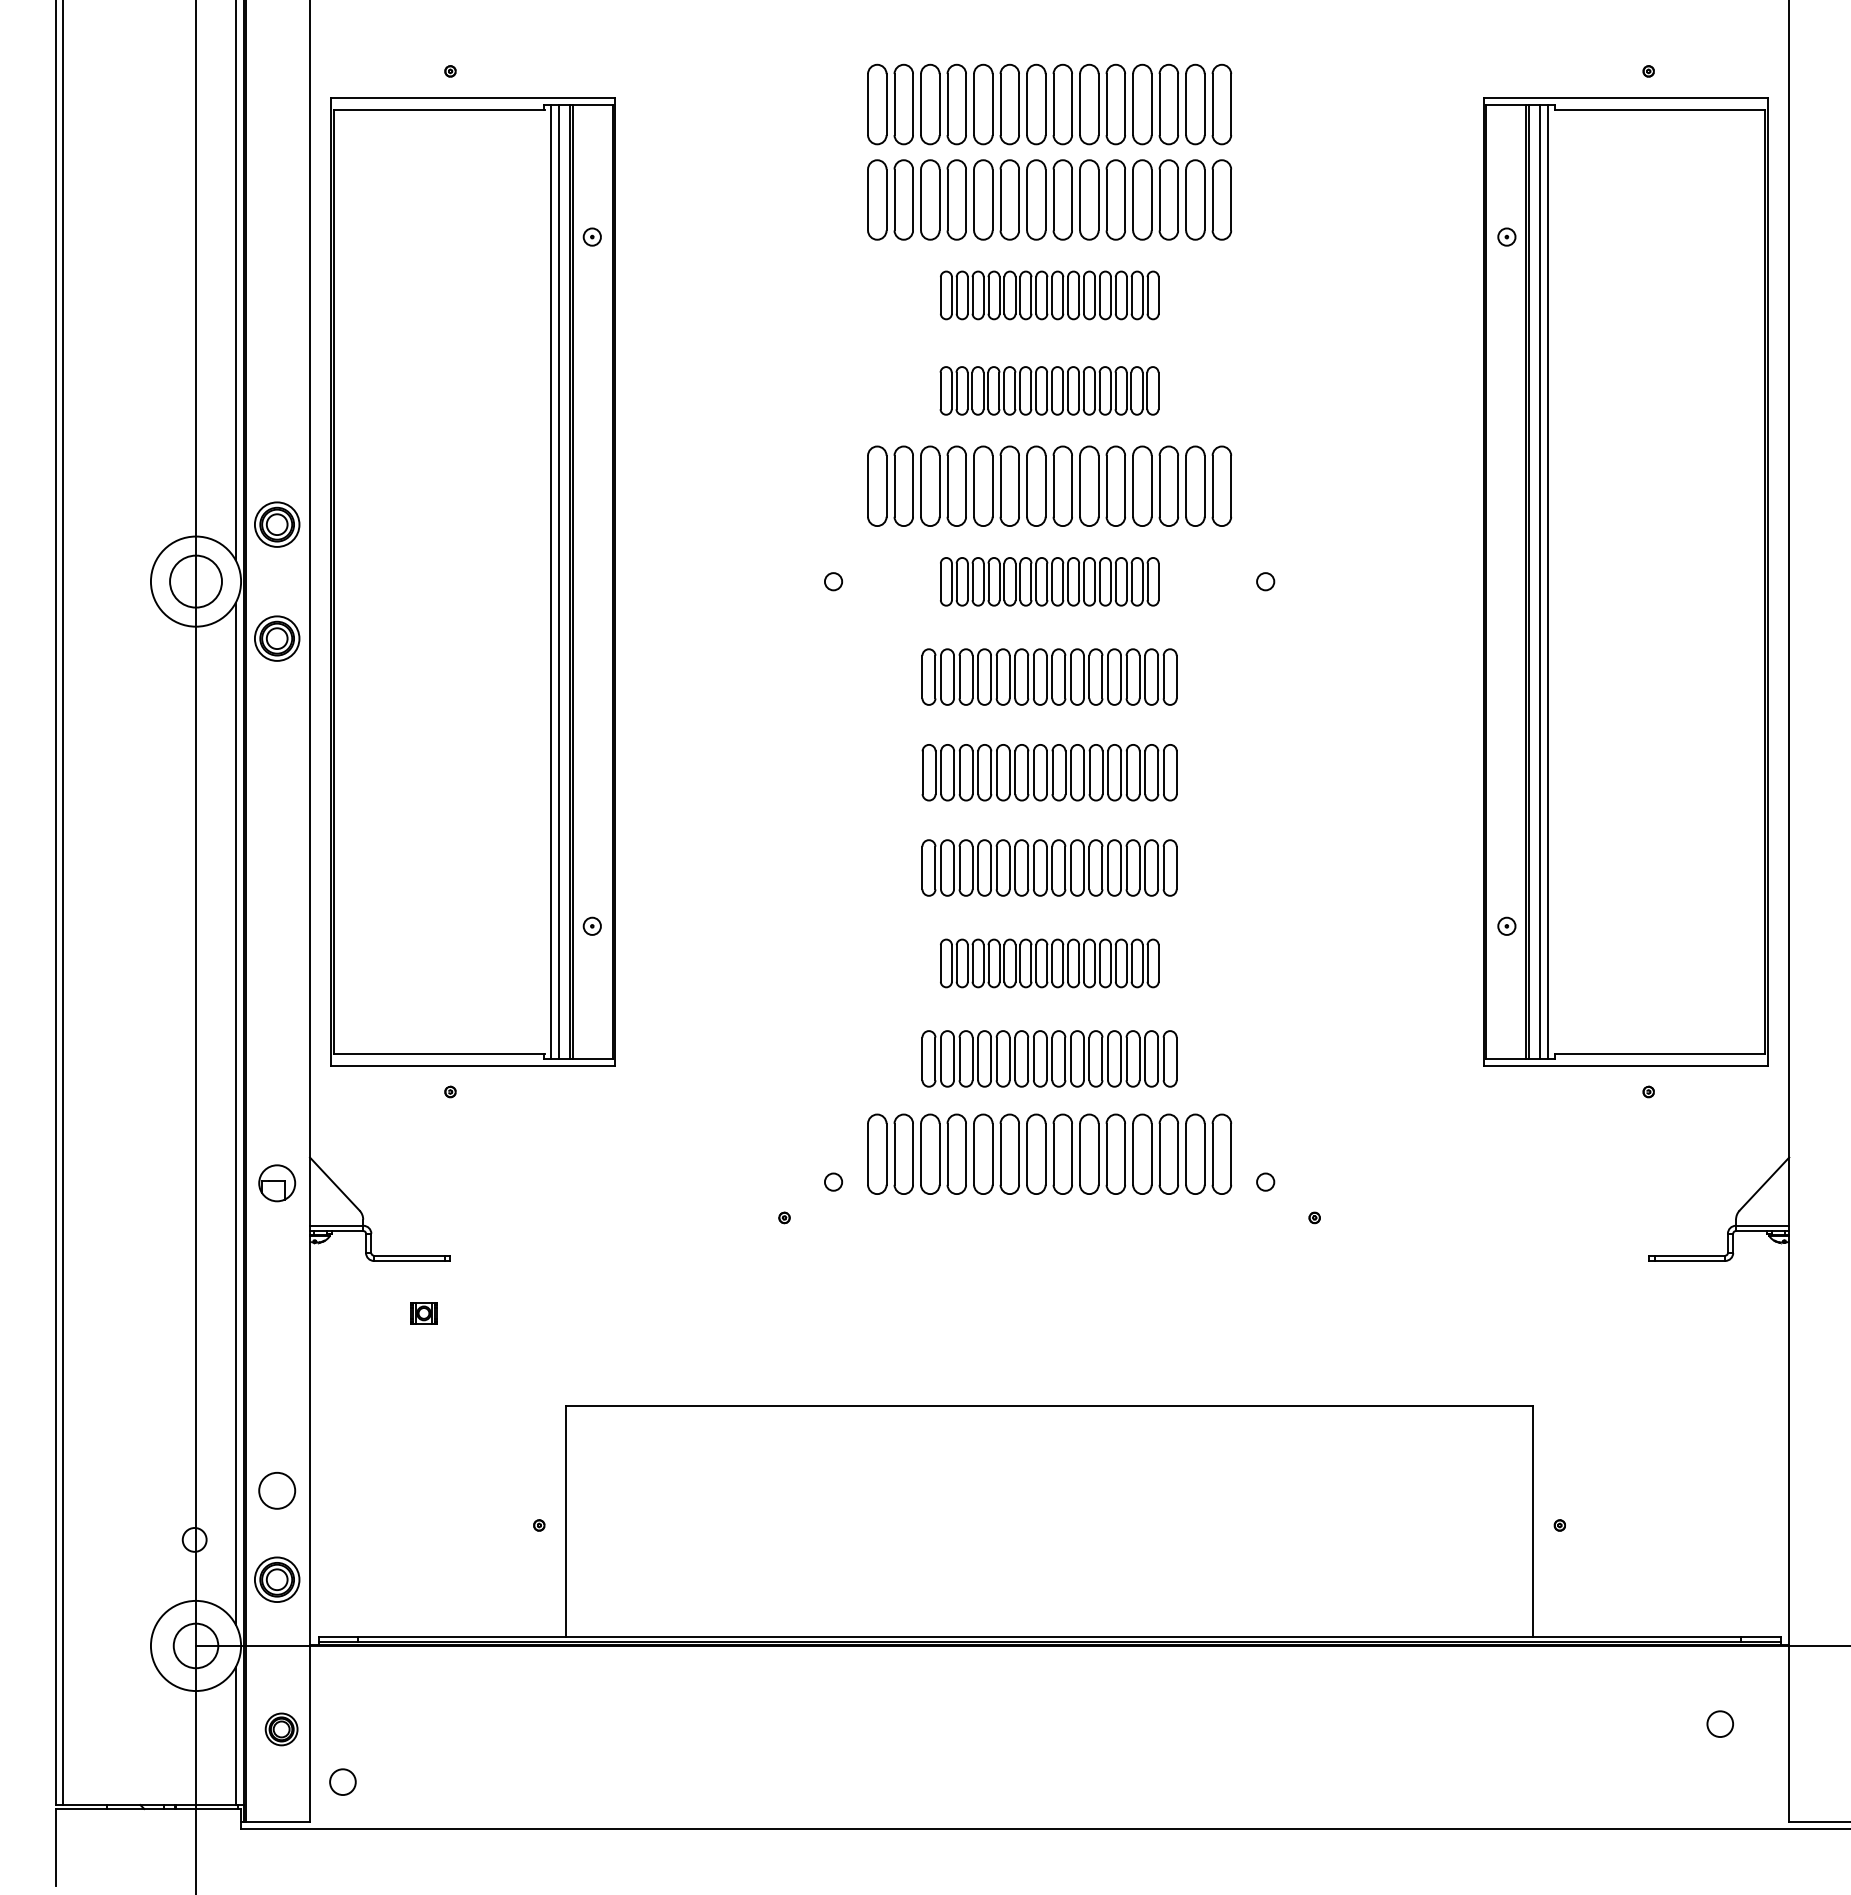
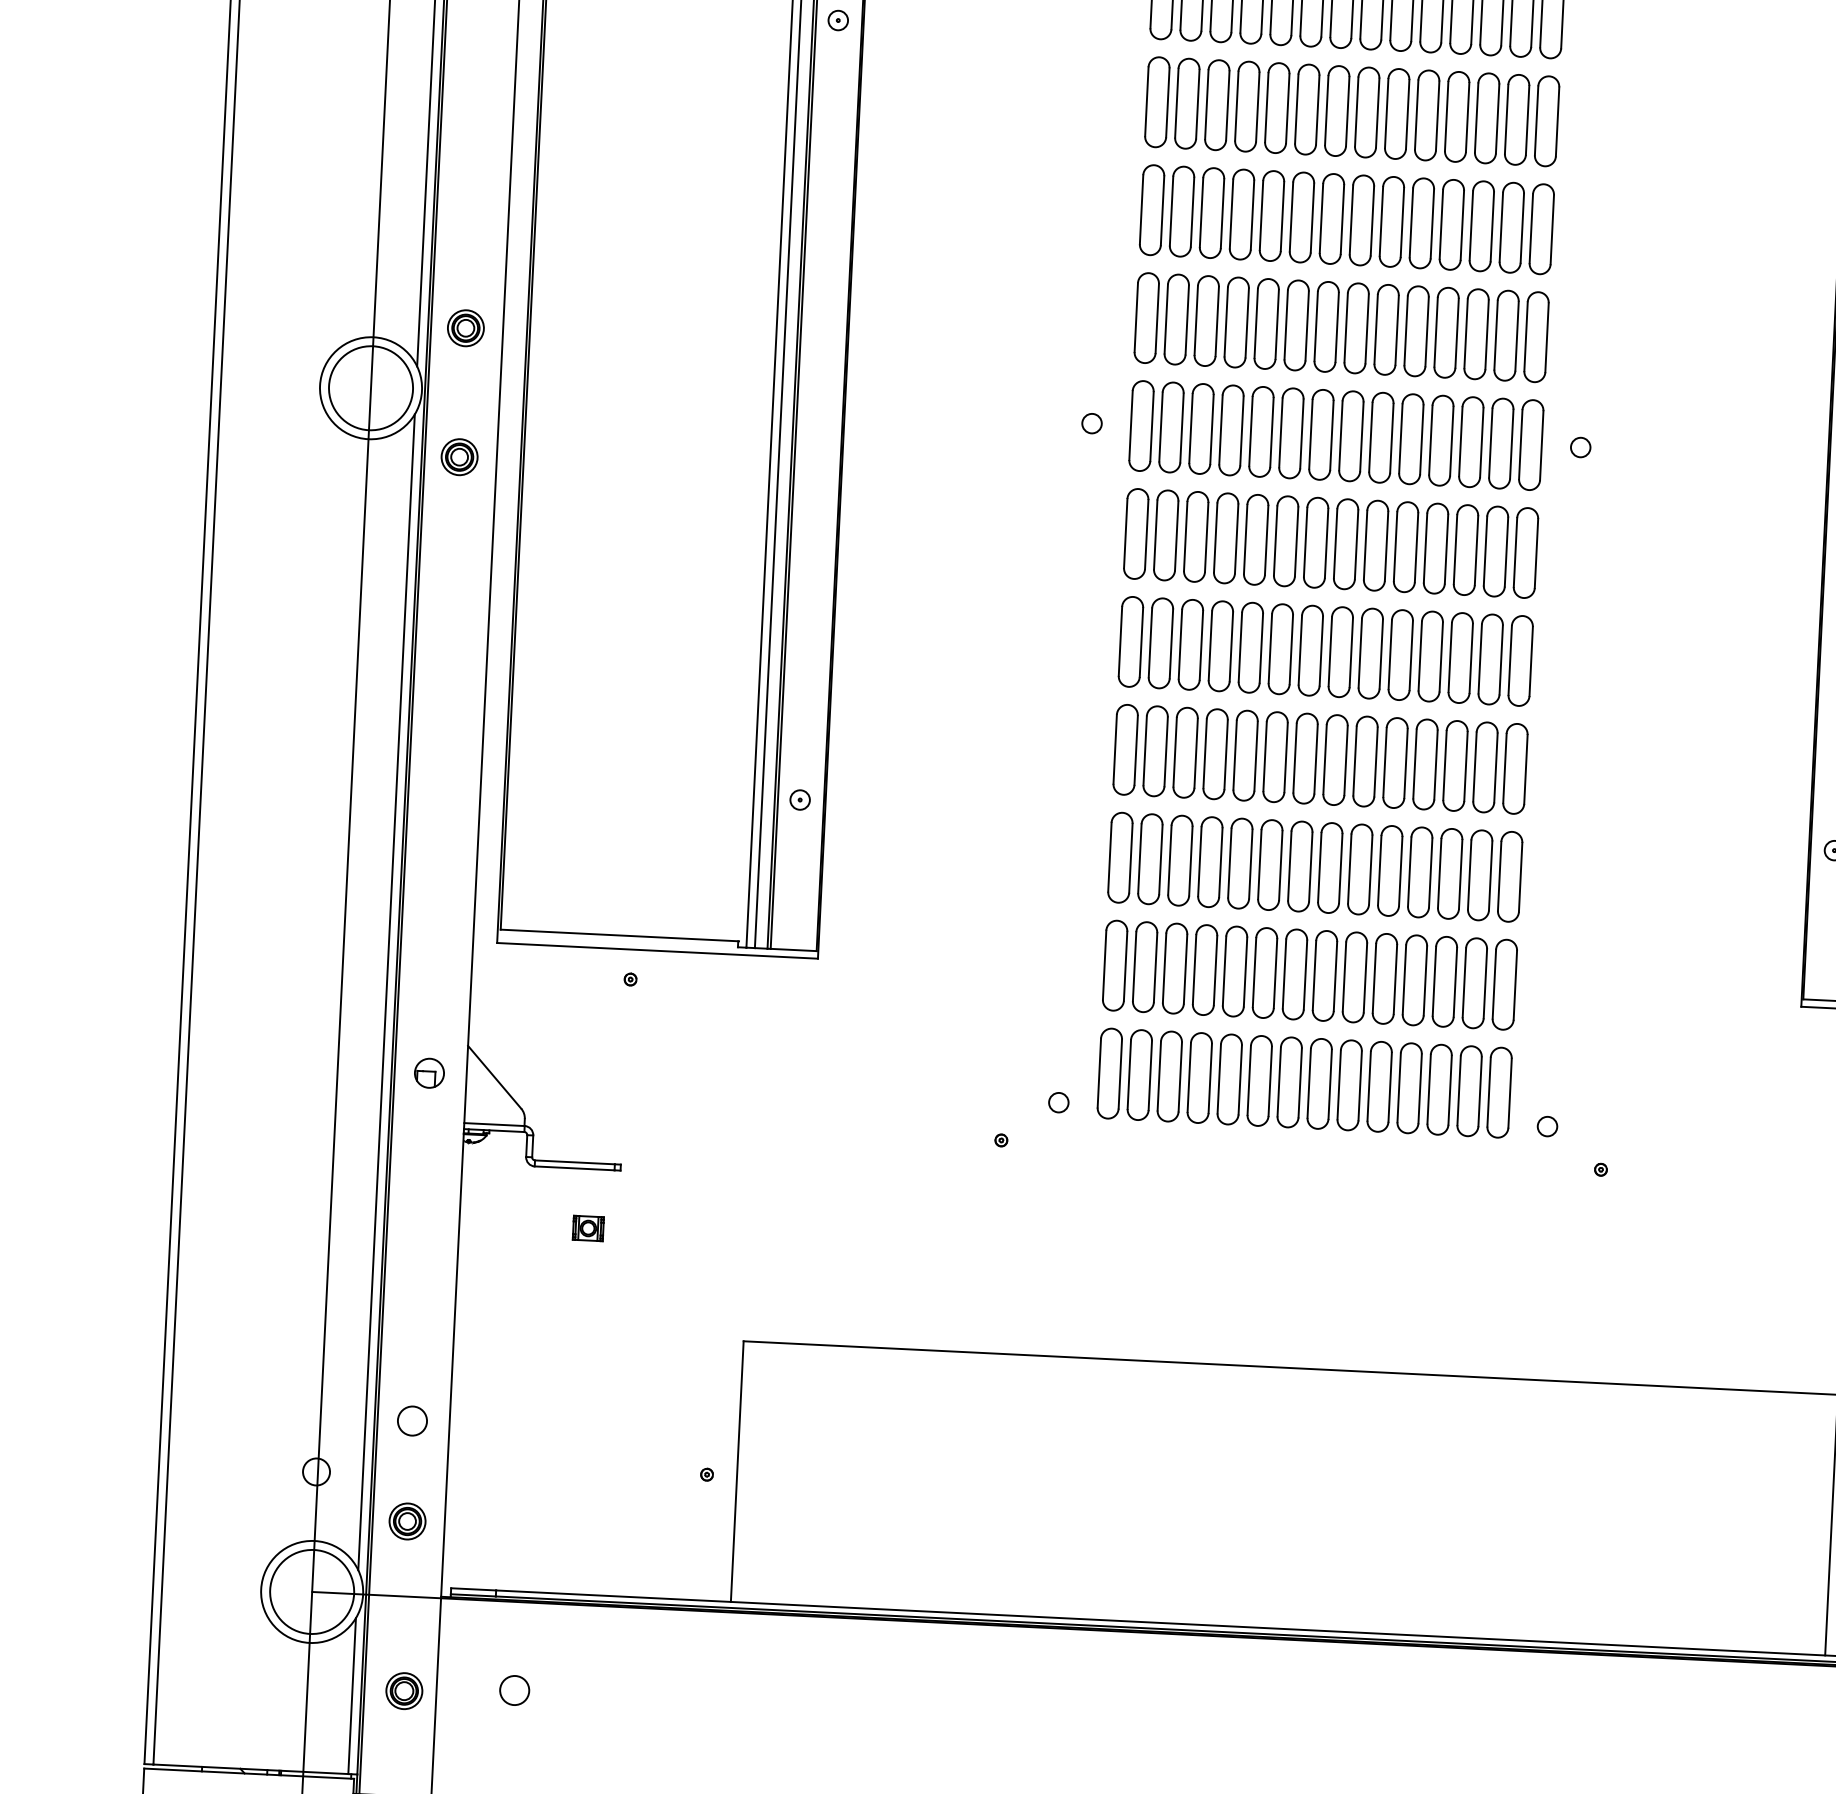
part: (1049, 295) -> (1352, 111), size x1.67
part: (1049, 390) -> (1346, 219), size x1.67
part: (276, 524) -> (465, 328), size x0.71
circle: (195, 581) -> (370, 388), size x1.43
part: (1049, 581) -> (1336, 435), size x1.67
part: (276, 638) -> (458, 457), size x0.71
part: (1049, 676) -> (1331, 542), size x1.43
part: (1049, 772) -> (1325, 651), size x1.43
part: (1049, 867) -> (1320, 758), size x1.43
part: (1049, 963) -> (1315, 867), size x1.67
part: (1049, 1058) -> (1309, 974), size x1.43
part: (276, 1183) -> (428, 1073), size x0.71
circle: (276, 1490) -> (411, 1420), size x0.71
part: (276, 1579) -> (406, 1521), size x0.71
circle: (195, 1645) -> (311, 1591), size x1.67
circle: (342, 1781) -> (514, 1689), moved

